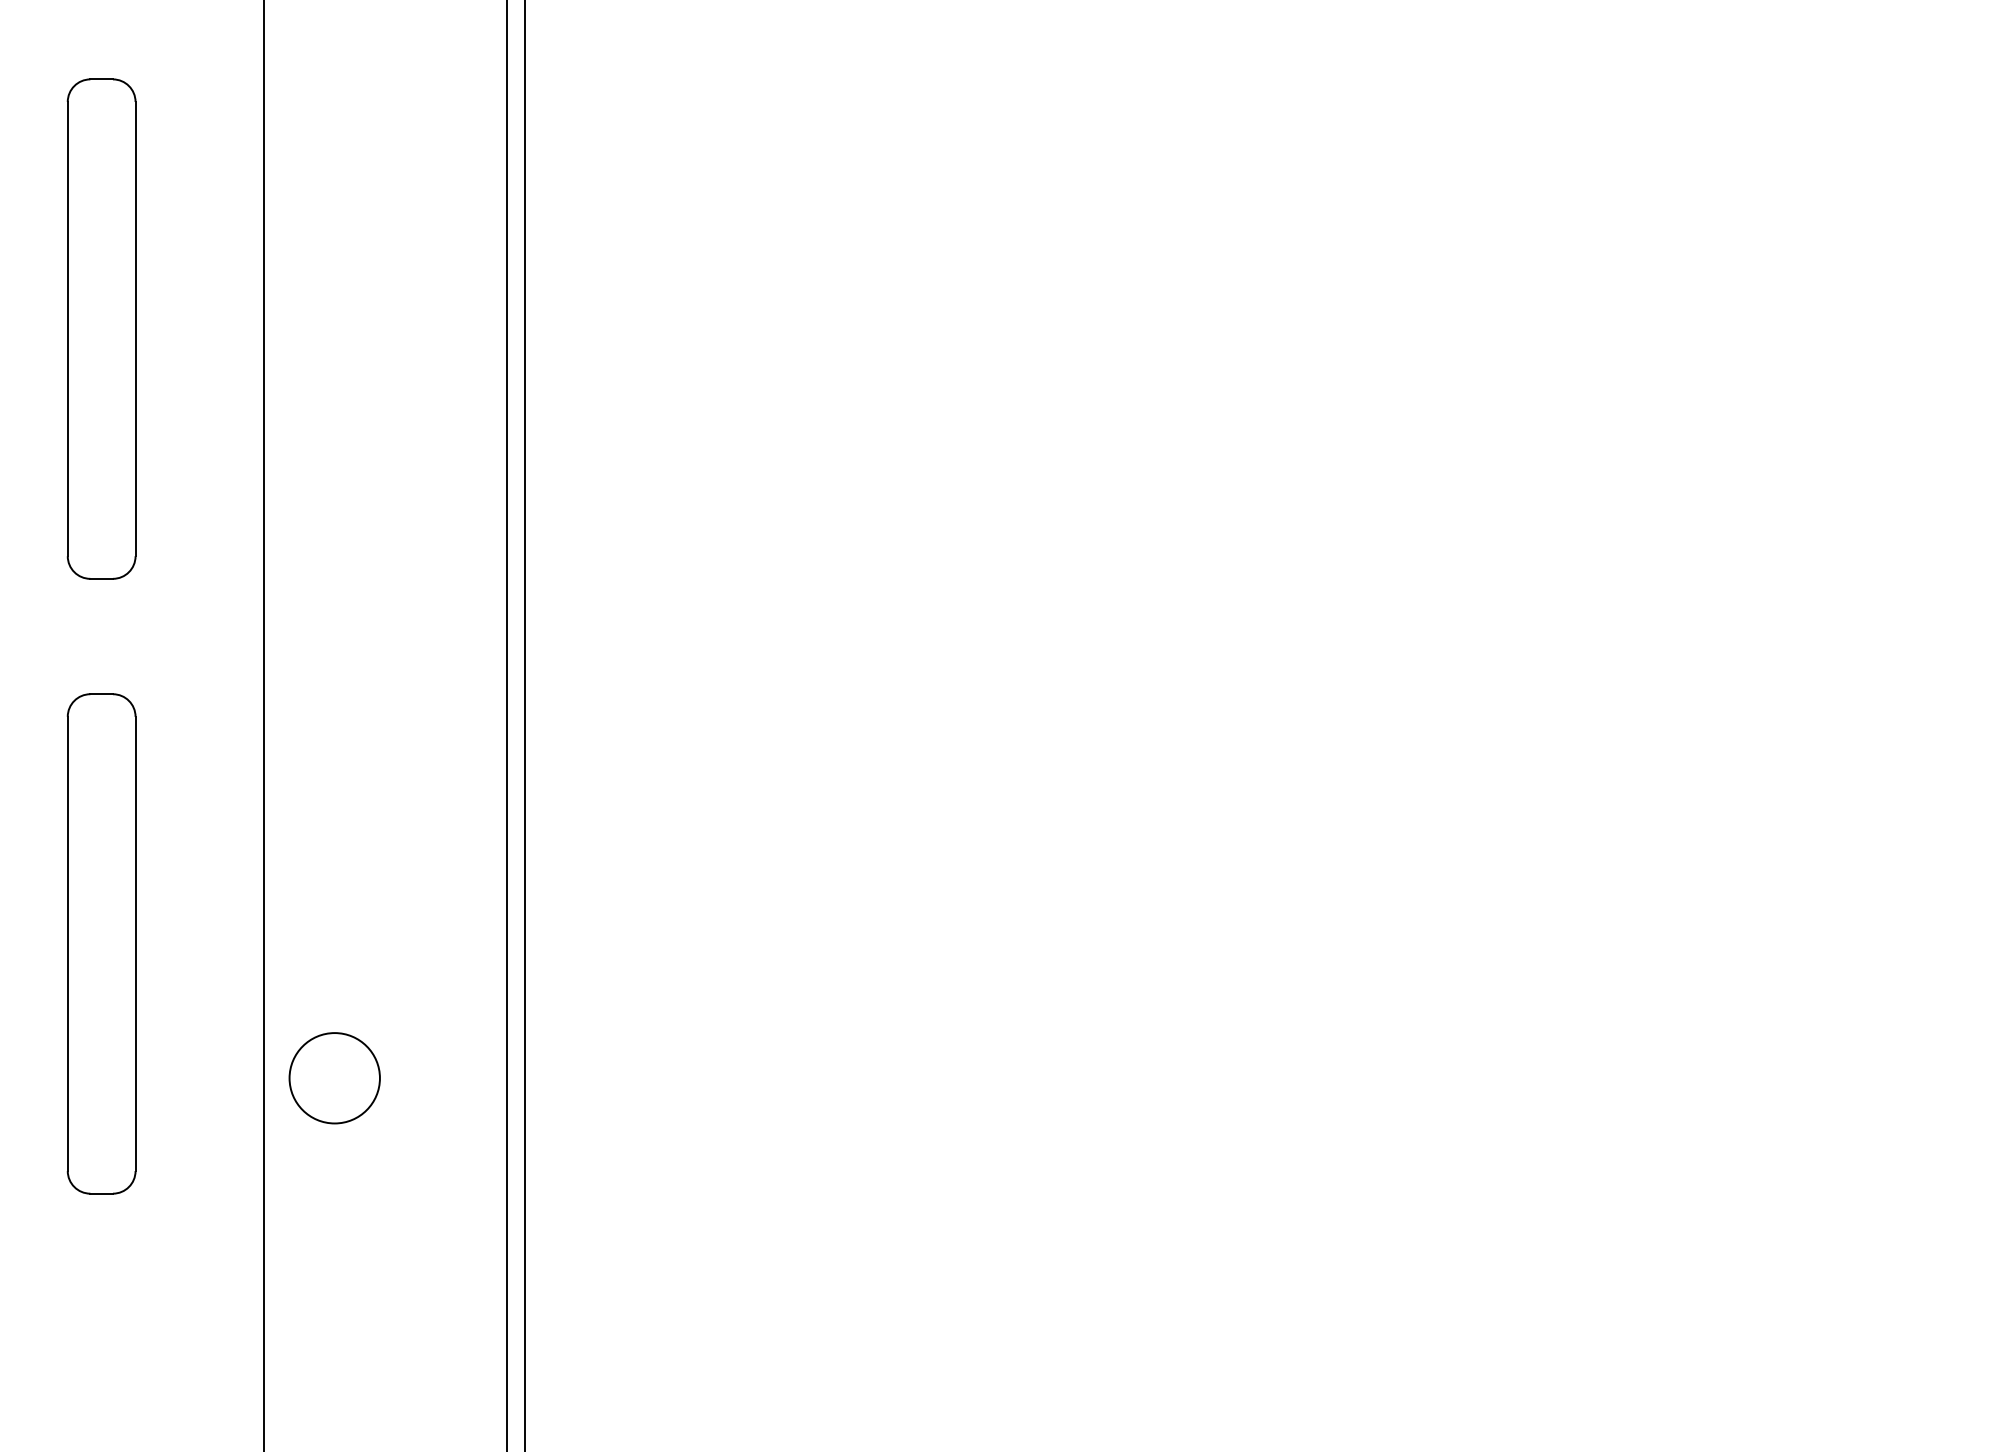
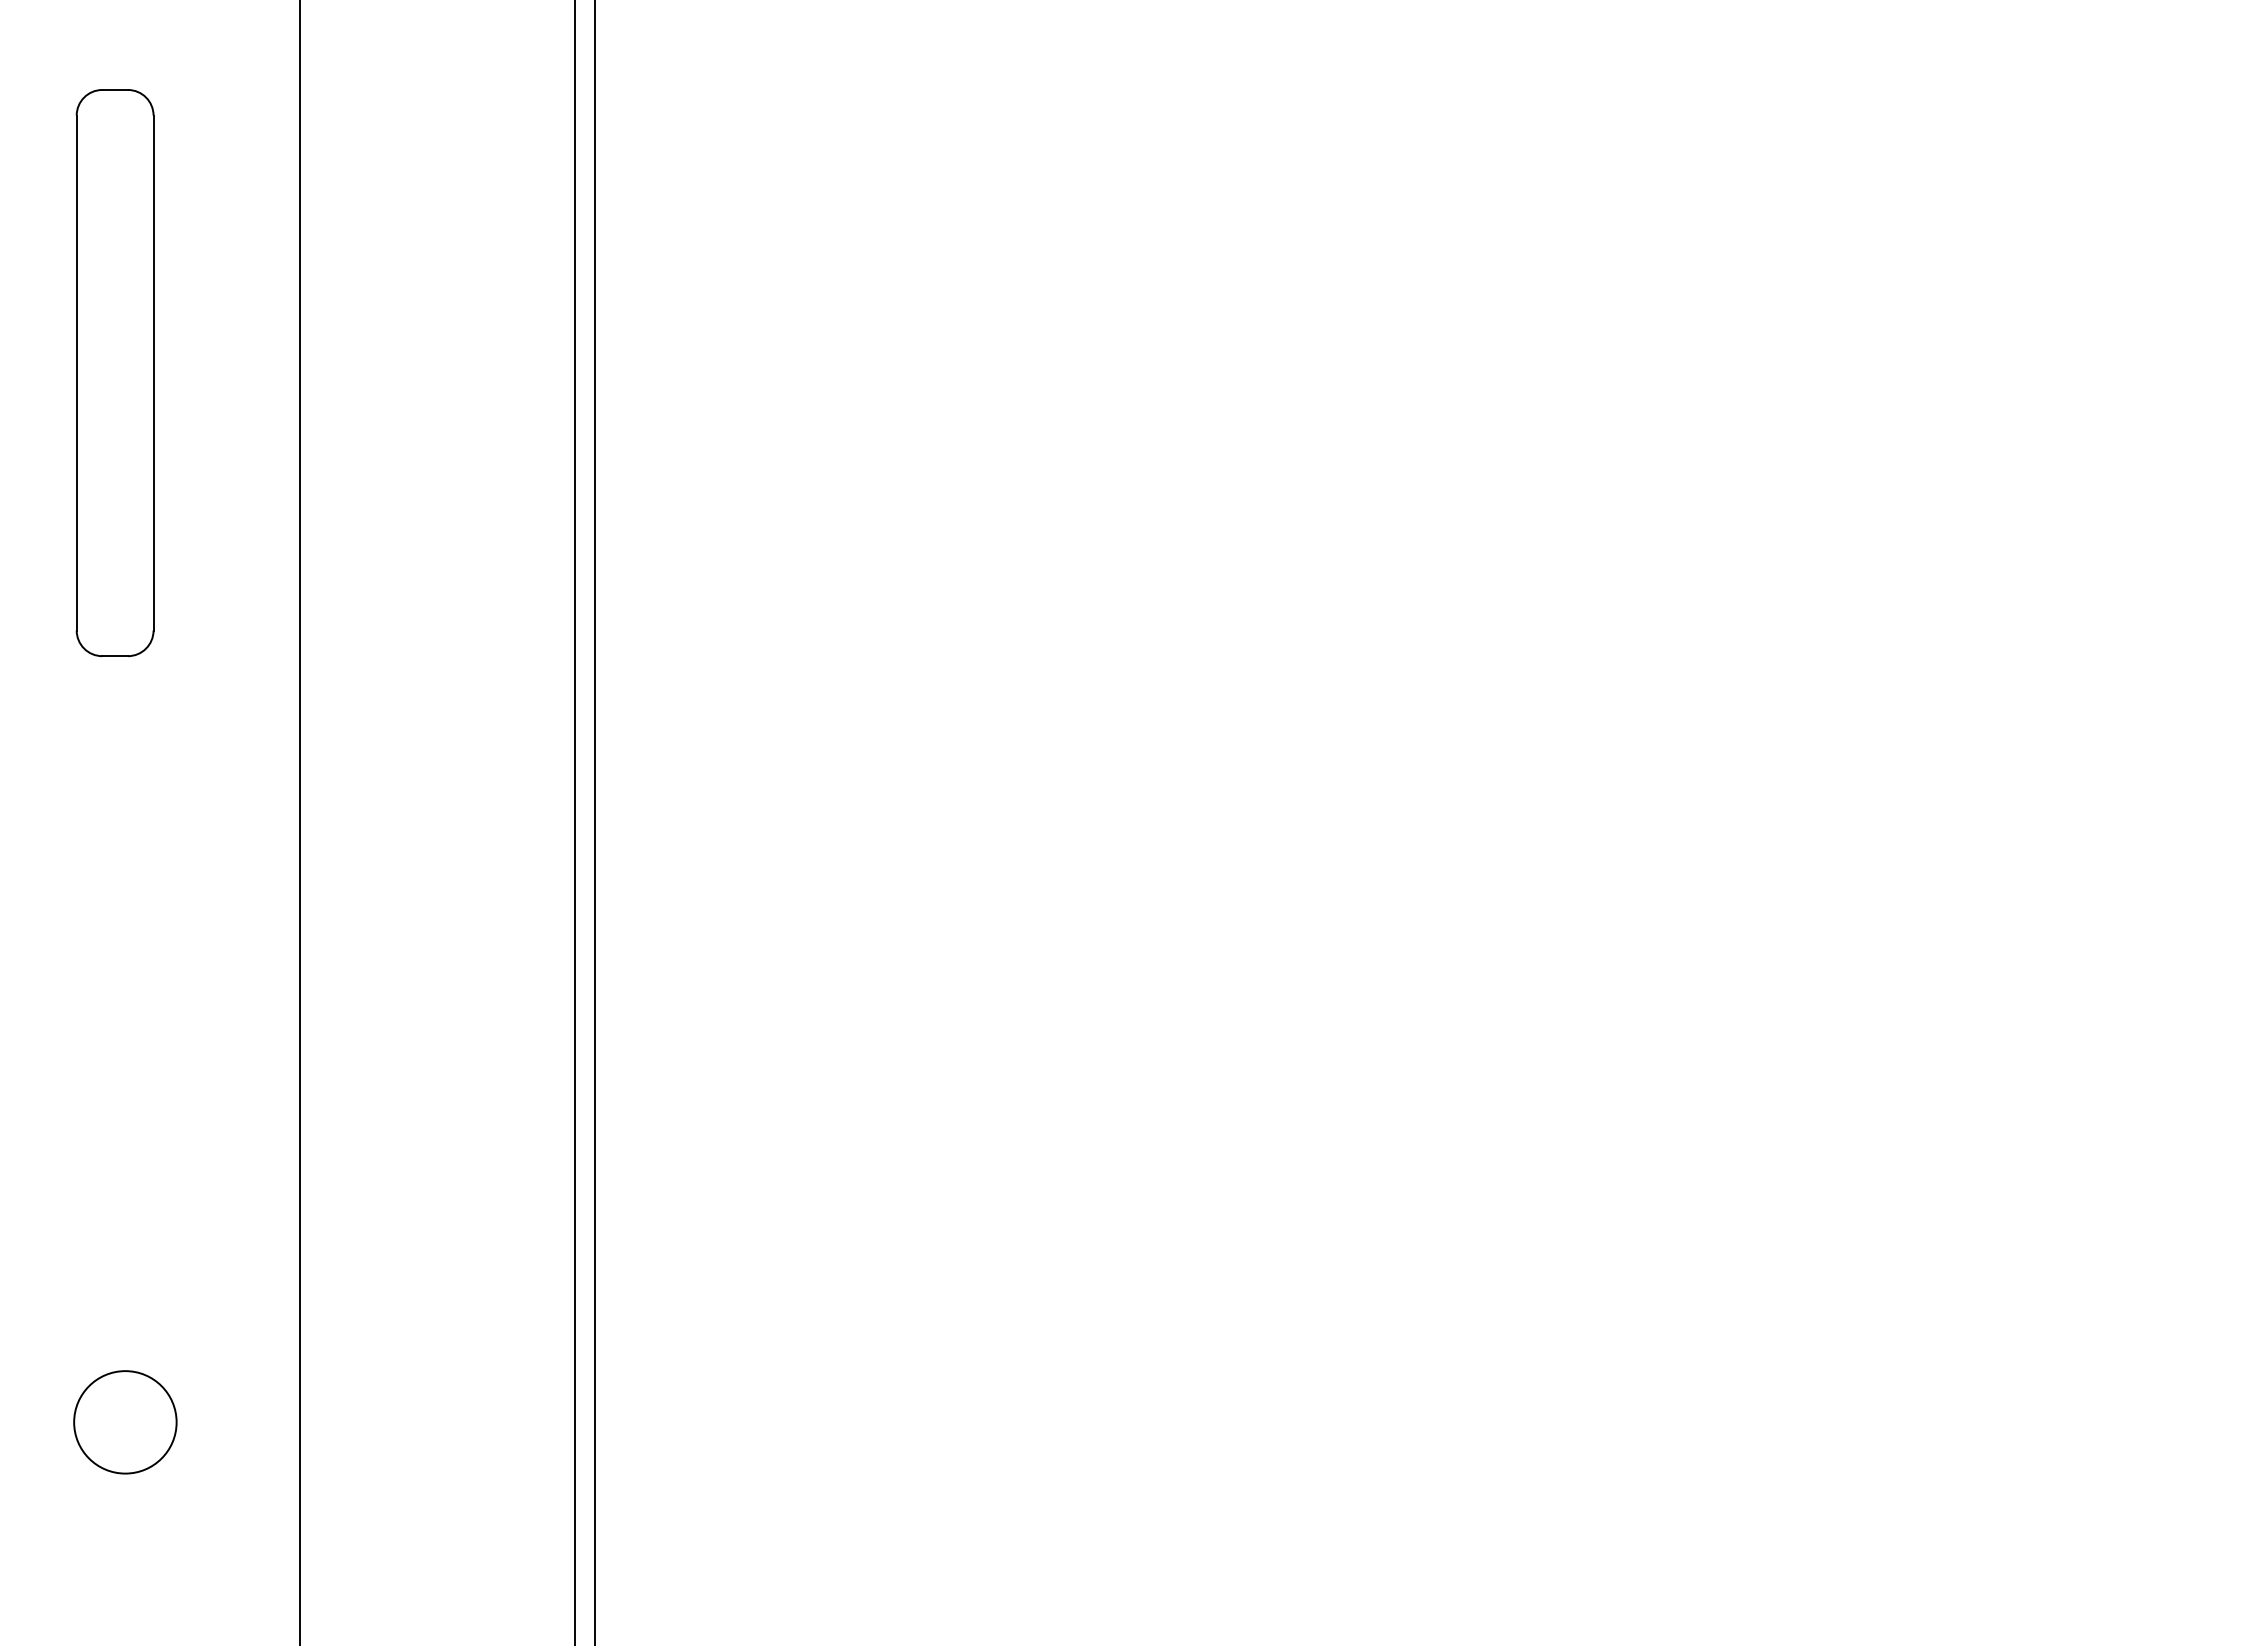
part: (101, 944) -> (114, 1070), removed
circle: (334, 1078) -> (125, 1422), moved

